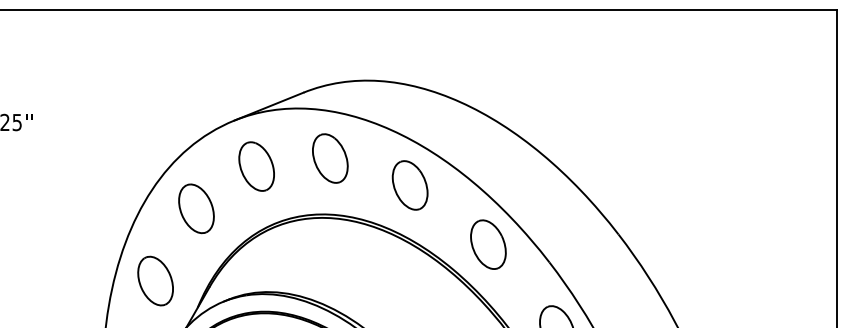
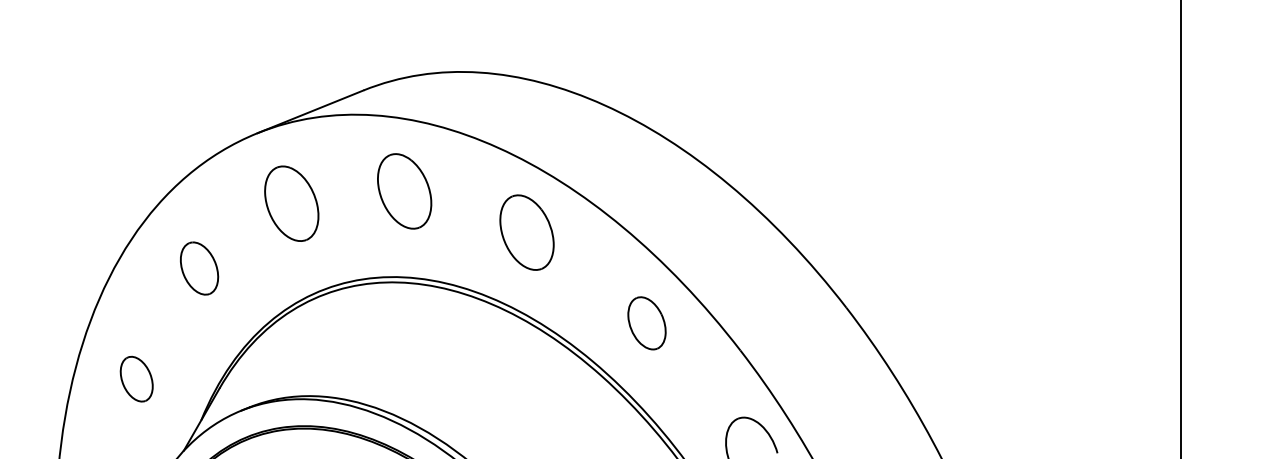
part: (196, 208) -> (199, 267), size x0.7
part: (488, 244) -> (647, 323), size x0.7
part: (155, 280) -> (136, 378), size x0.6

